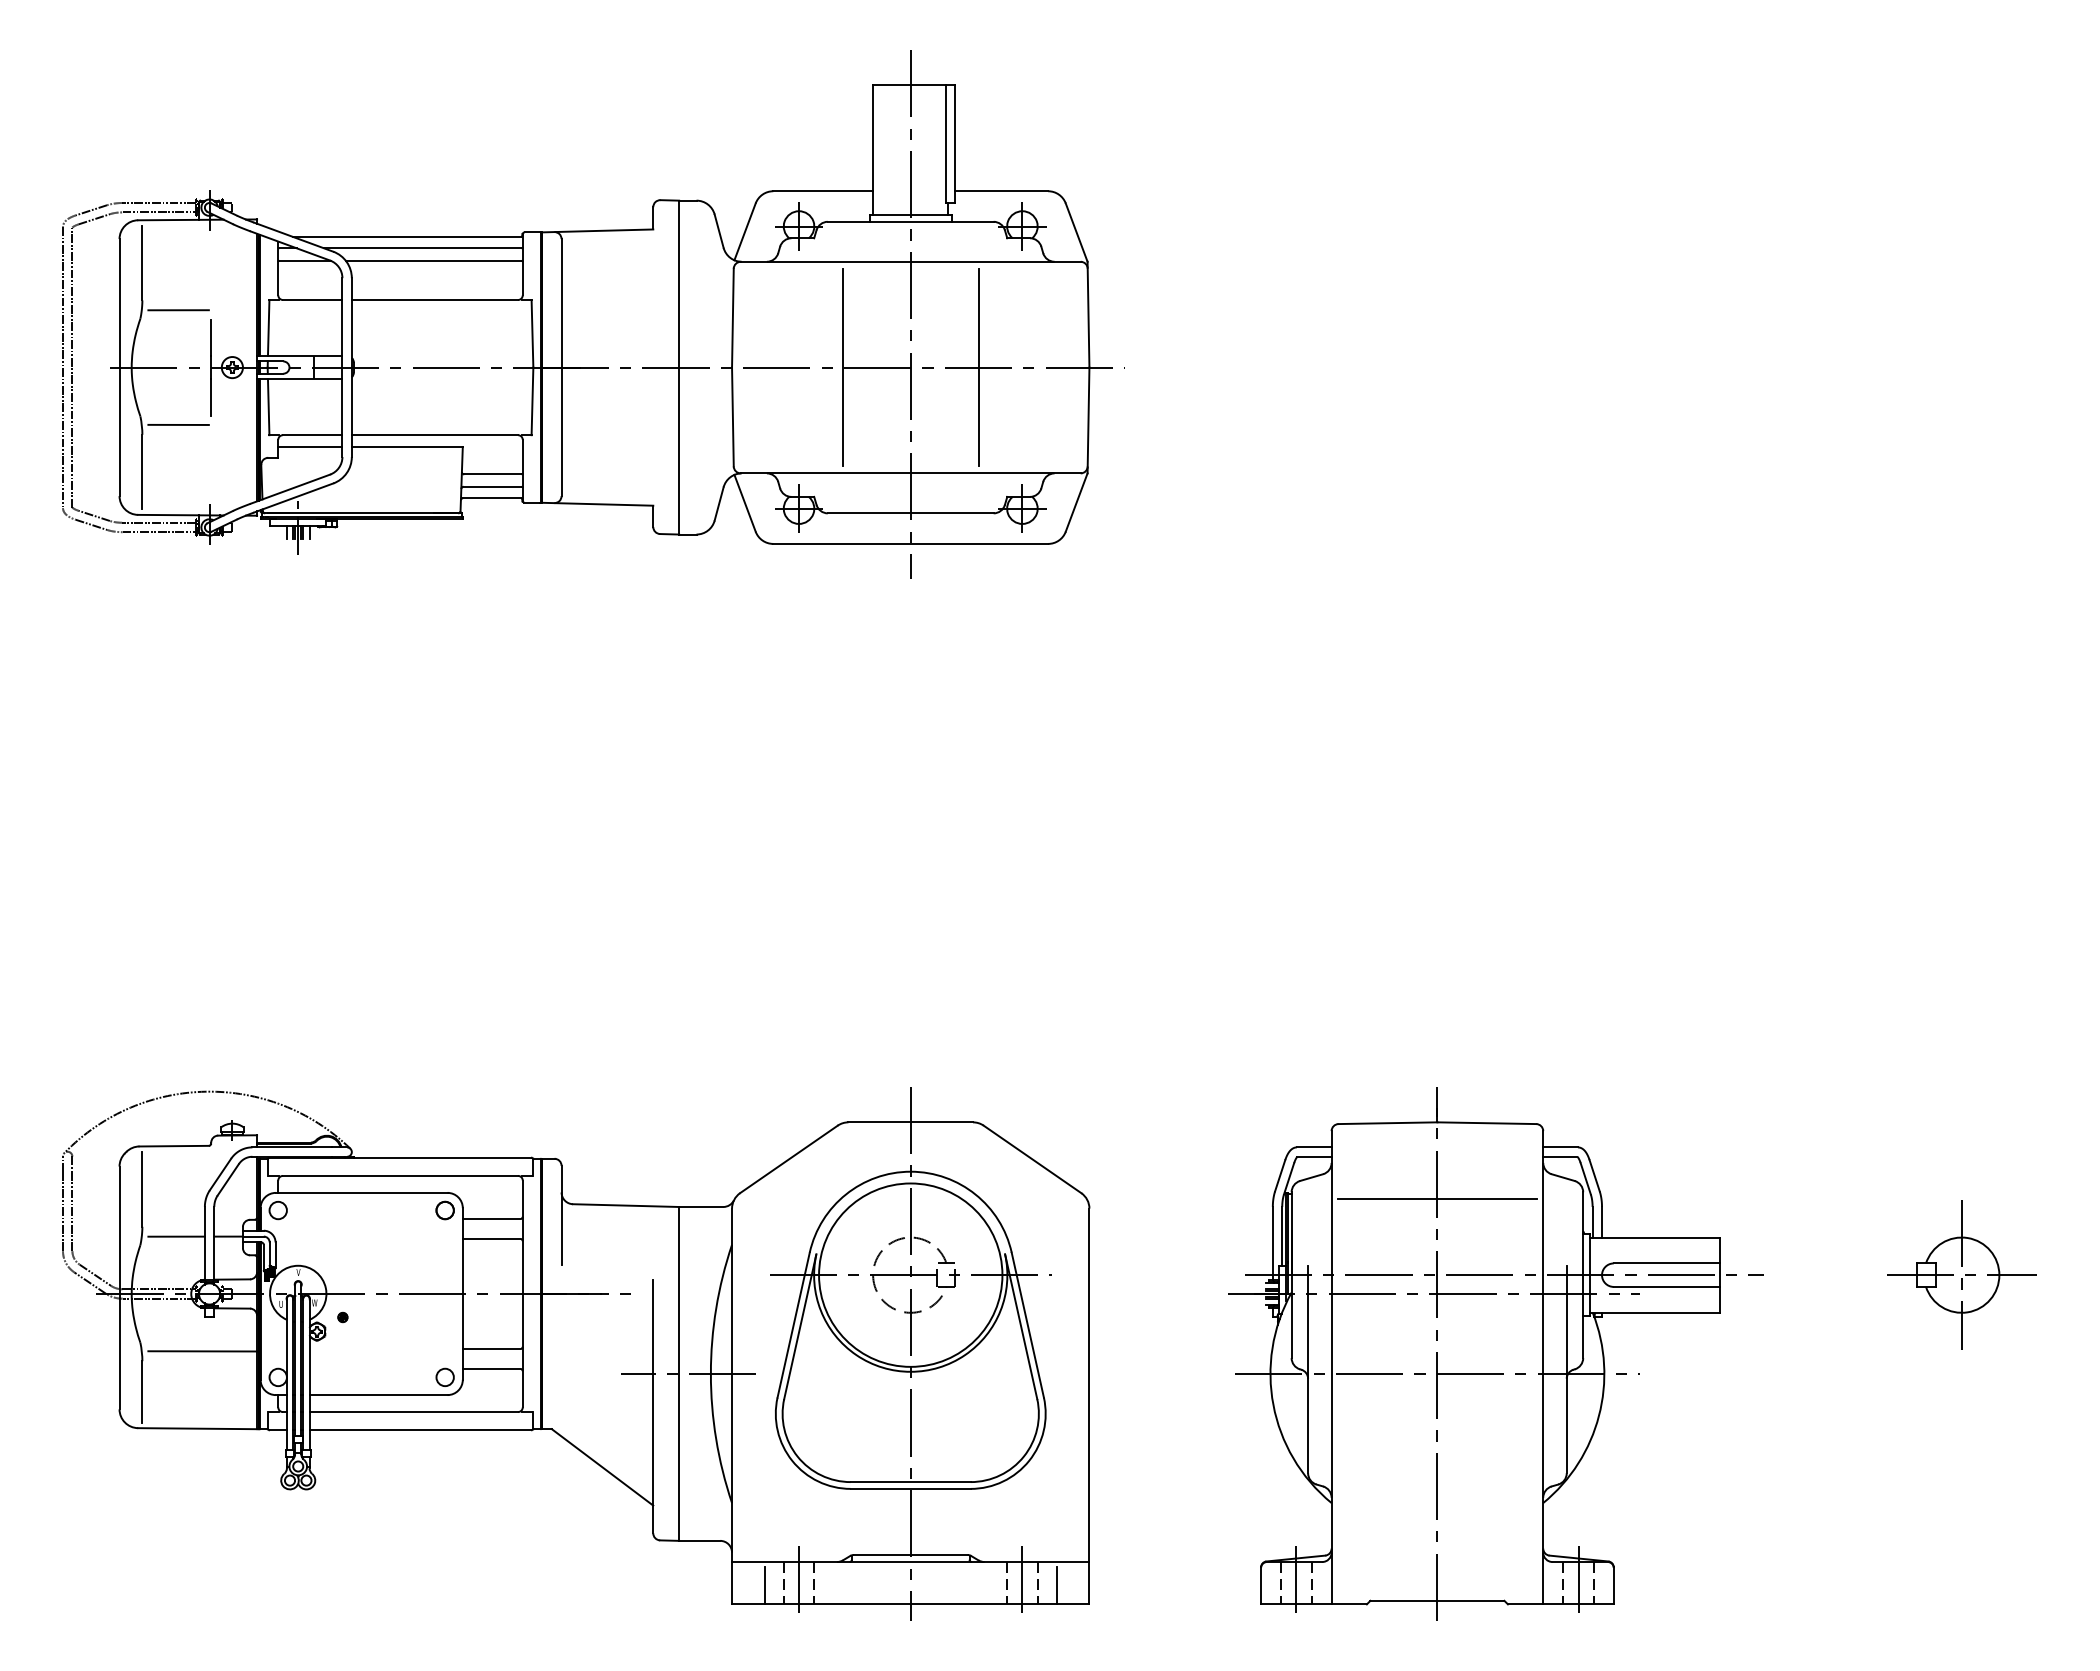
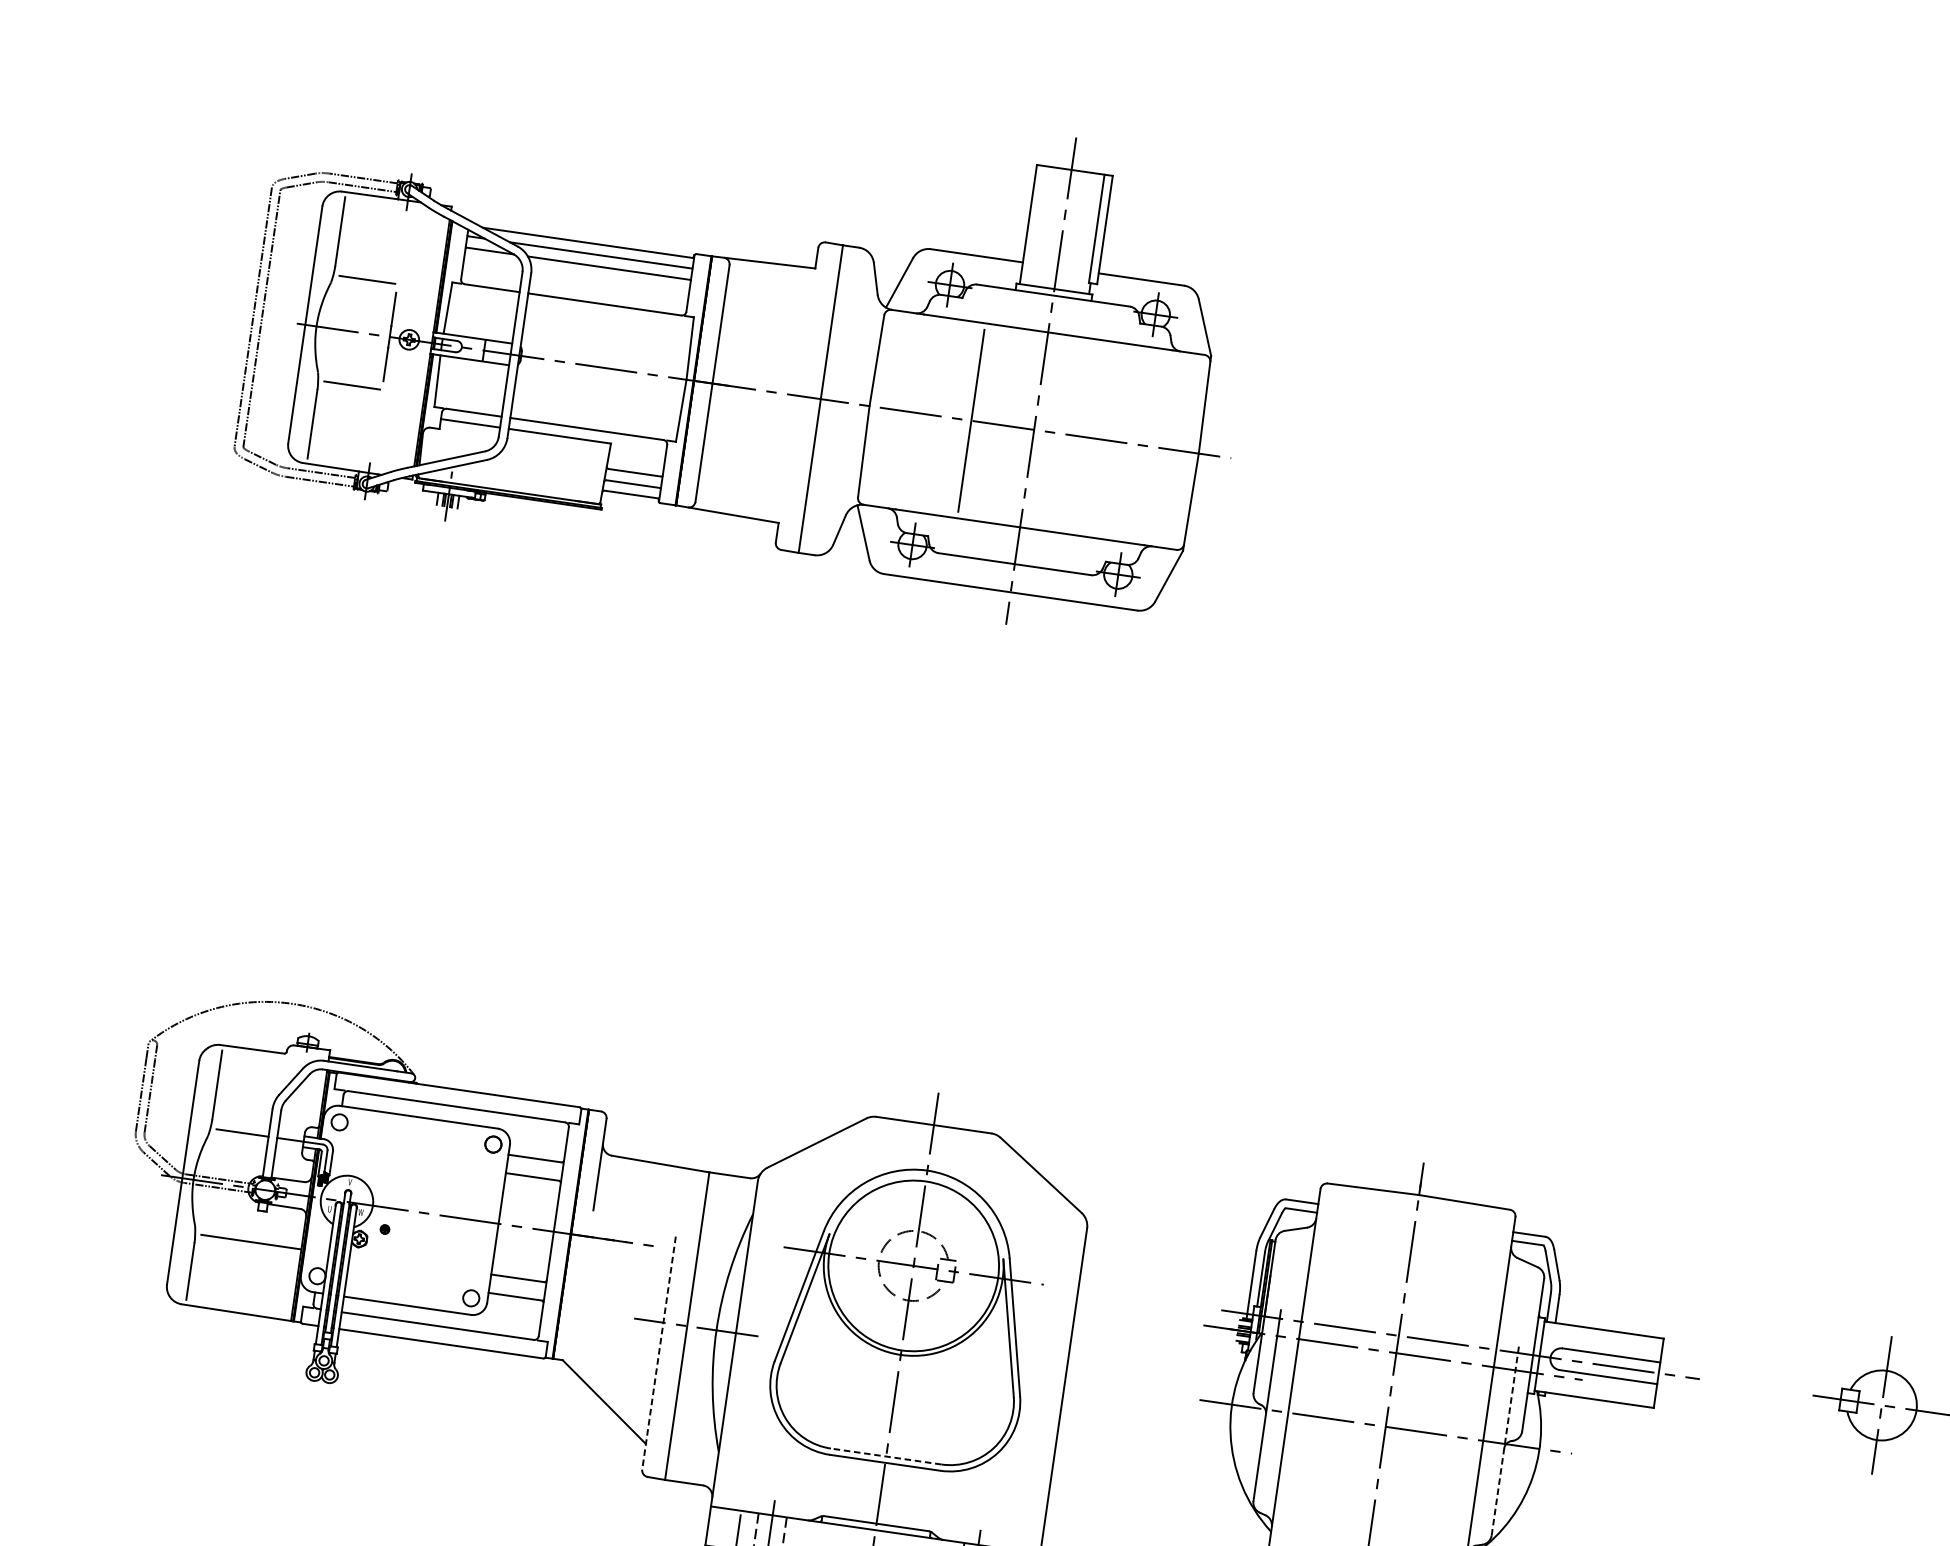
line: (978, 367) -> (1096, 438), removed
line: (1436, 1198) -> (1408, 1265), removed
line: (1566, 1369) -> (1505, 1439), solid -> dashed
line: (653, 1407) -> (659, 1353), solid -> dashed
line: (910, 1482) -> (885, 1456), solid -> dashed

